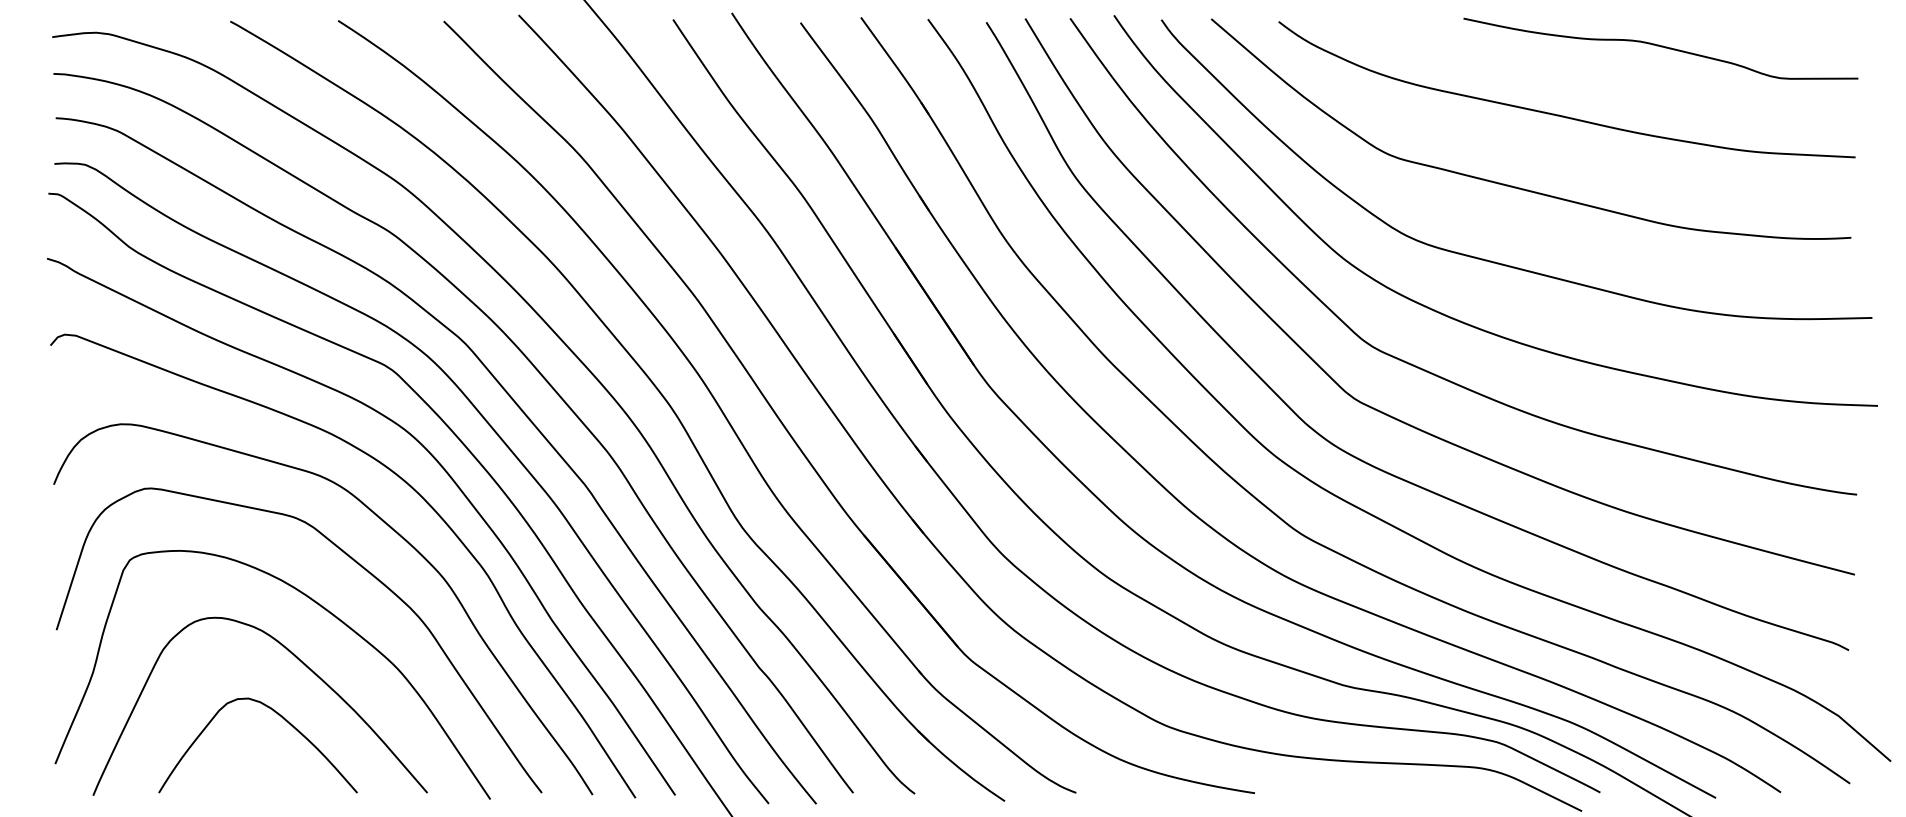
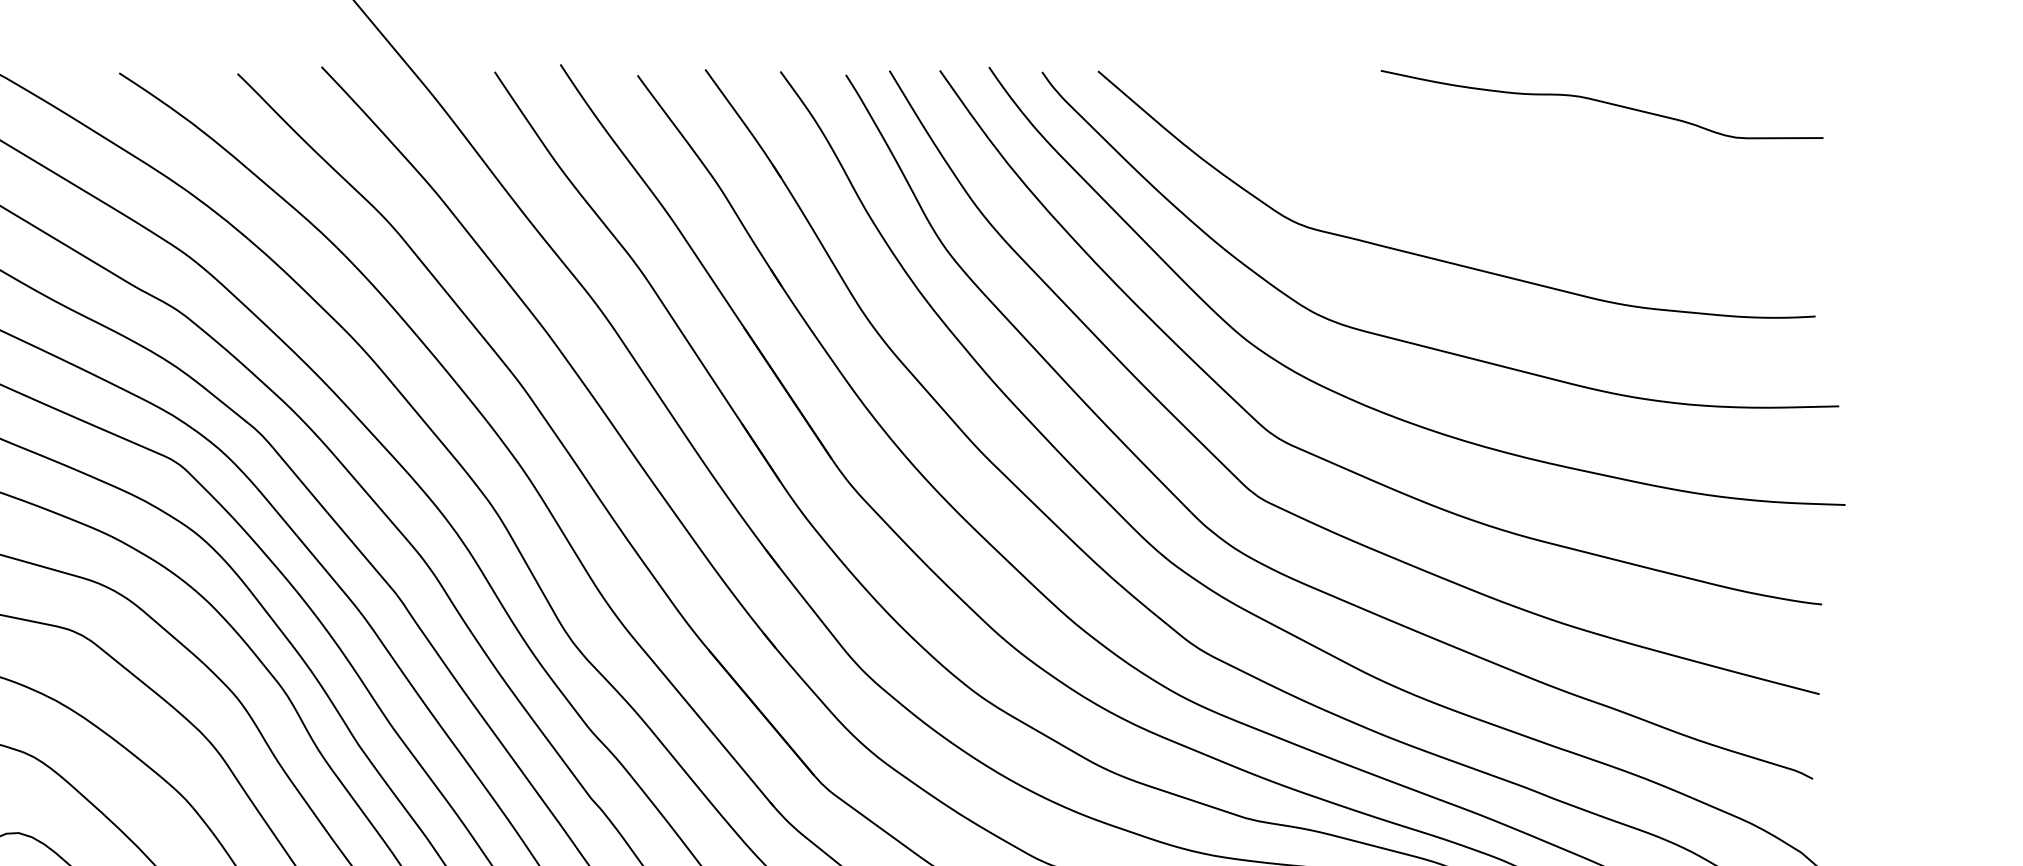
curve: (1559, 114) -> (1488, 178), removed

